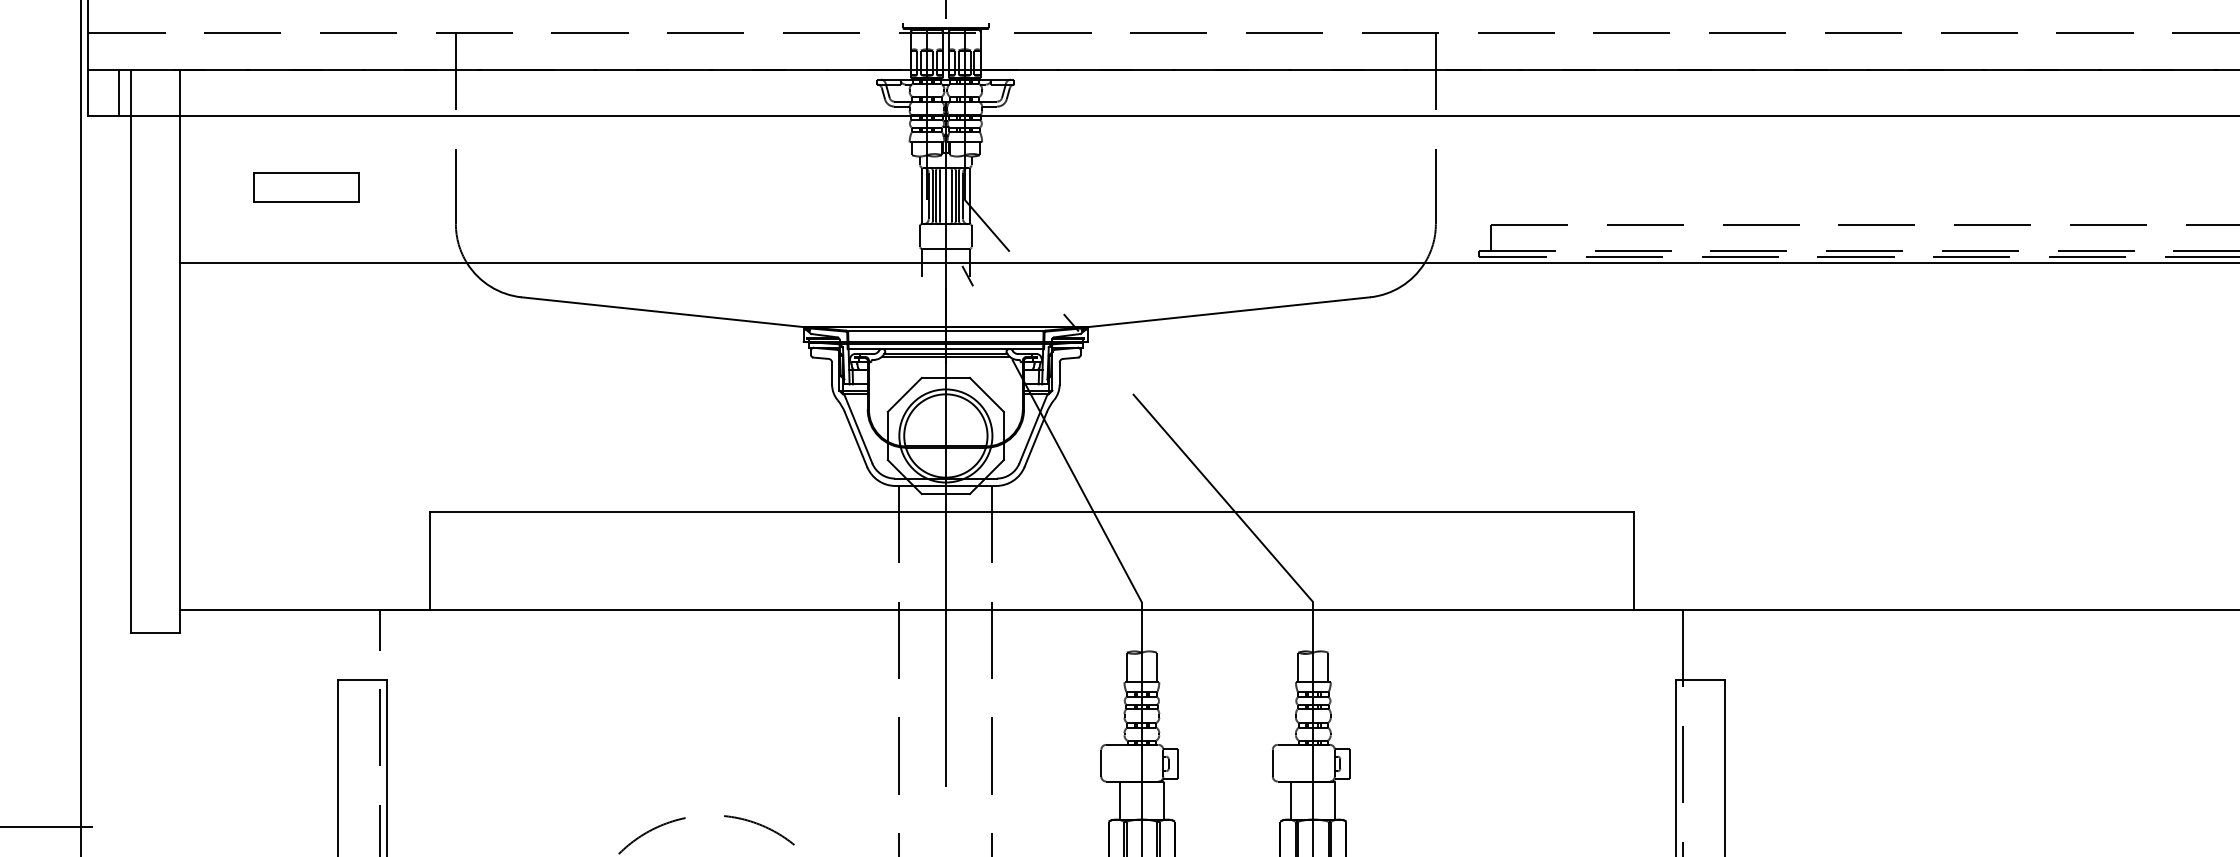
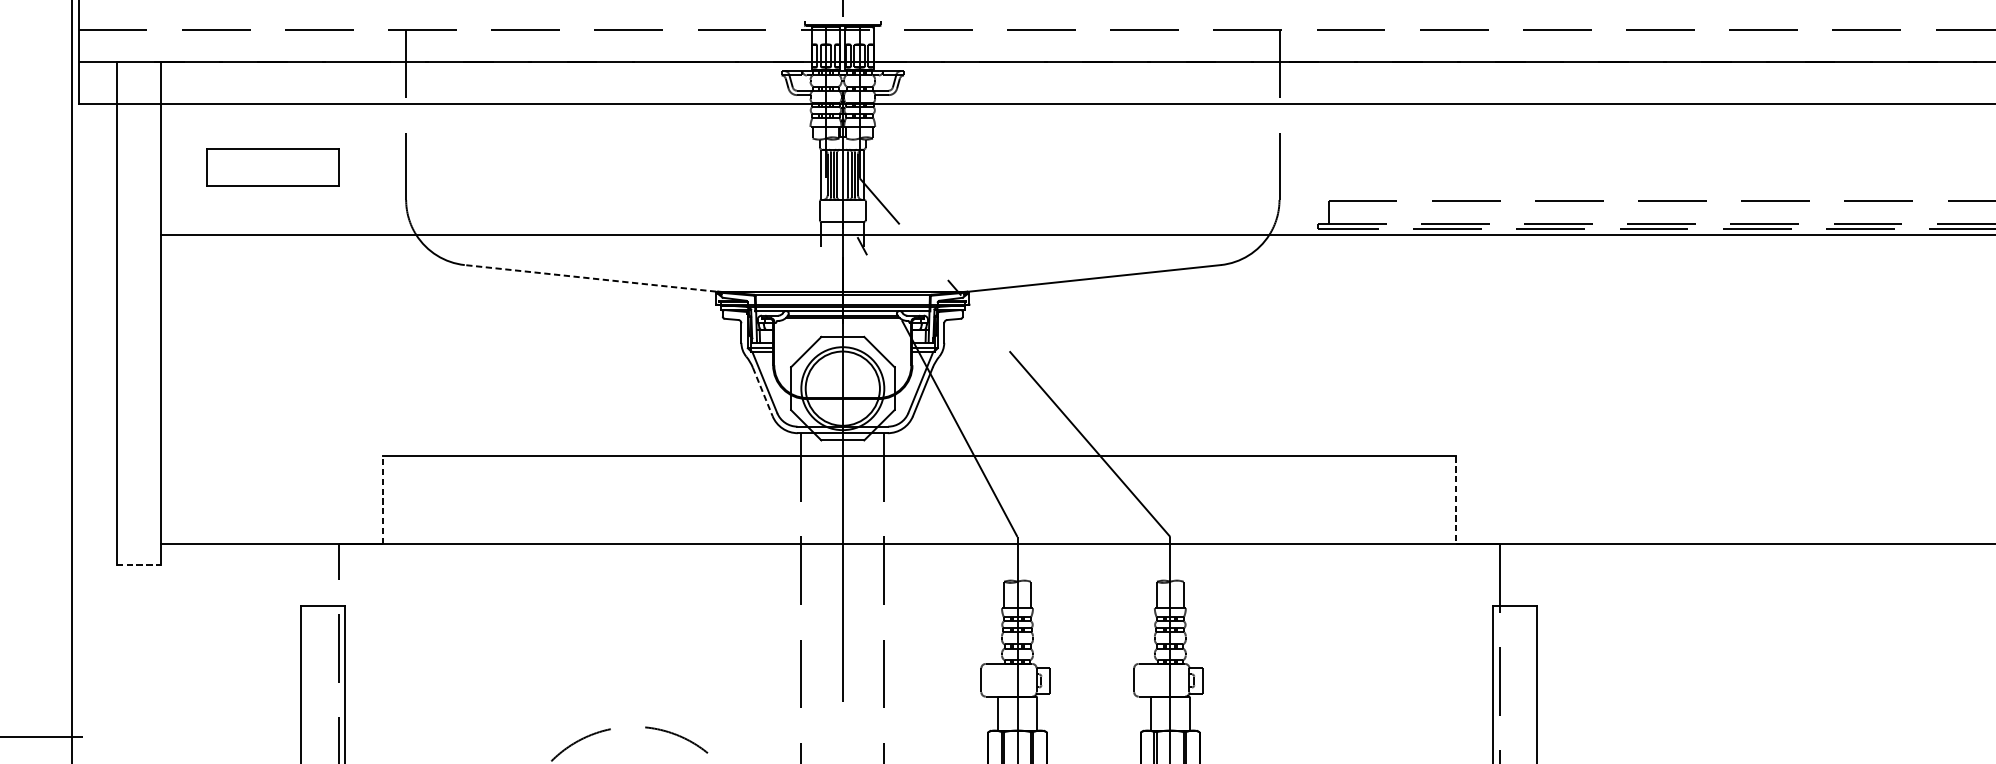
line: (119, 92) -> (106, 82), removed
part: (306, 187) -> (273, 167), size x1.4
line: (662, 312) -> (590, 278), solid -> dashed
line: (856, 440) -> (763, 392), solid -> dashed
line: (429, 561) -> (382, 500), solid -> dashed
line: (1633, 561) -> (1455, 500), solid -> dashed
line: (156, 633) -> (139, 564), solid -> dashed

